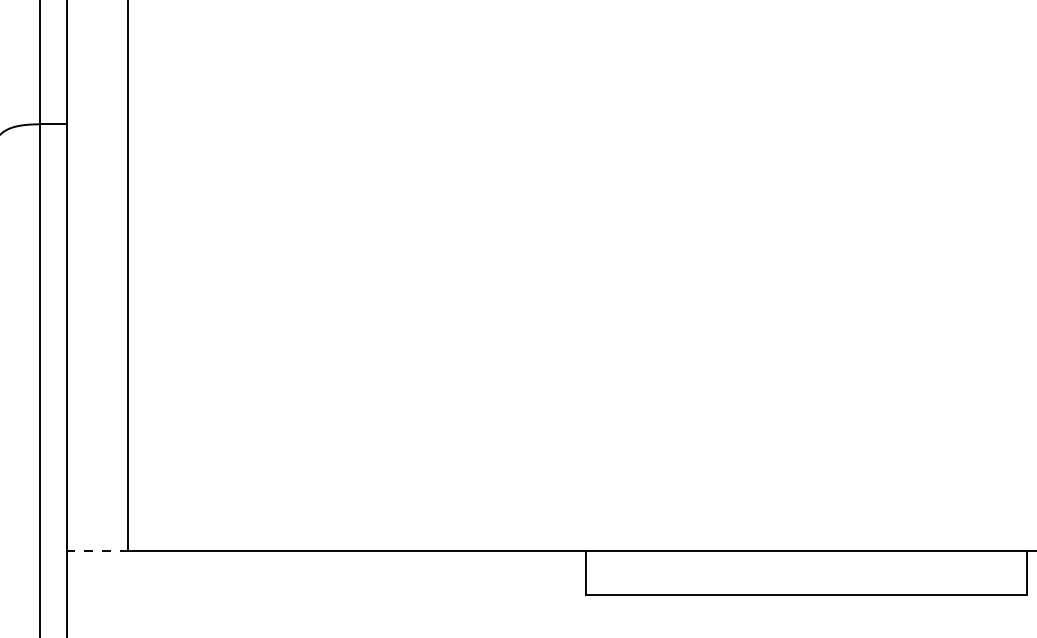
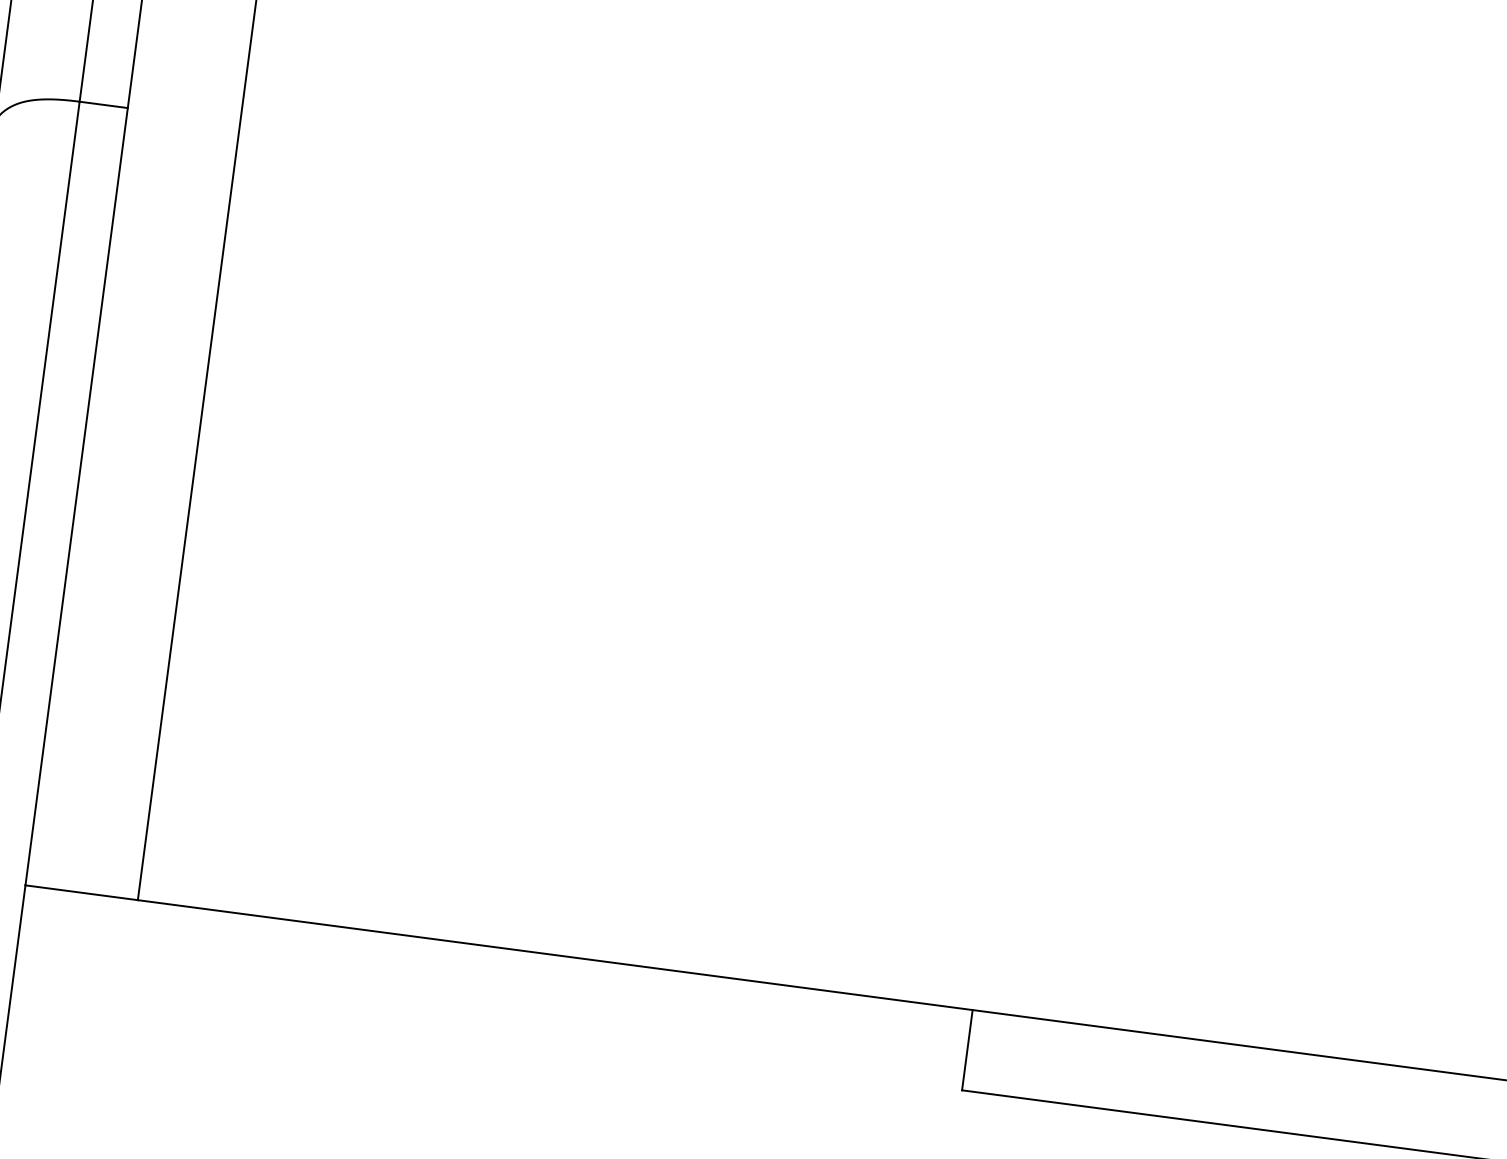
line: (97, 550) -> (81, 892), dashed -> solid

